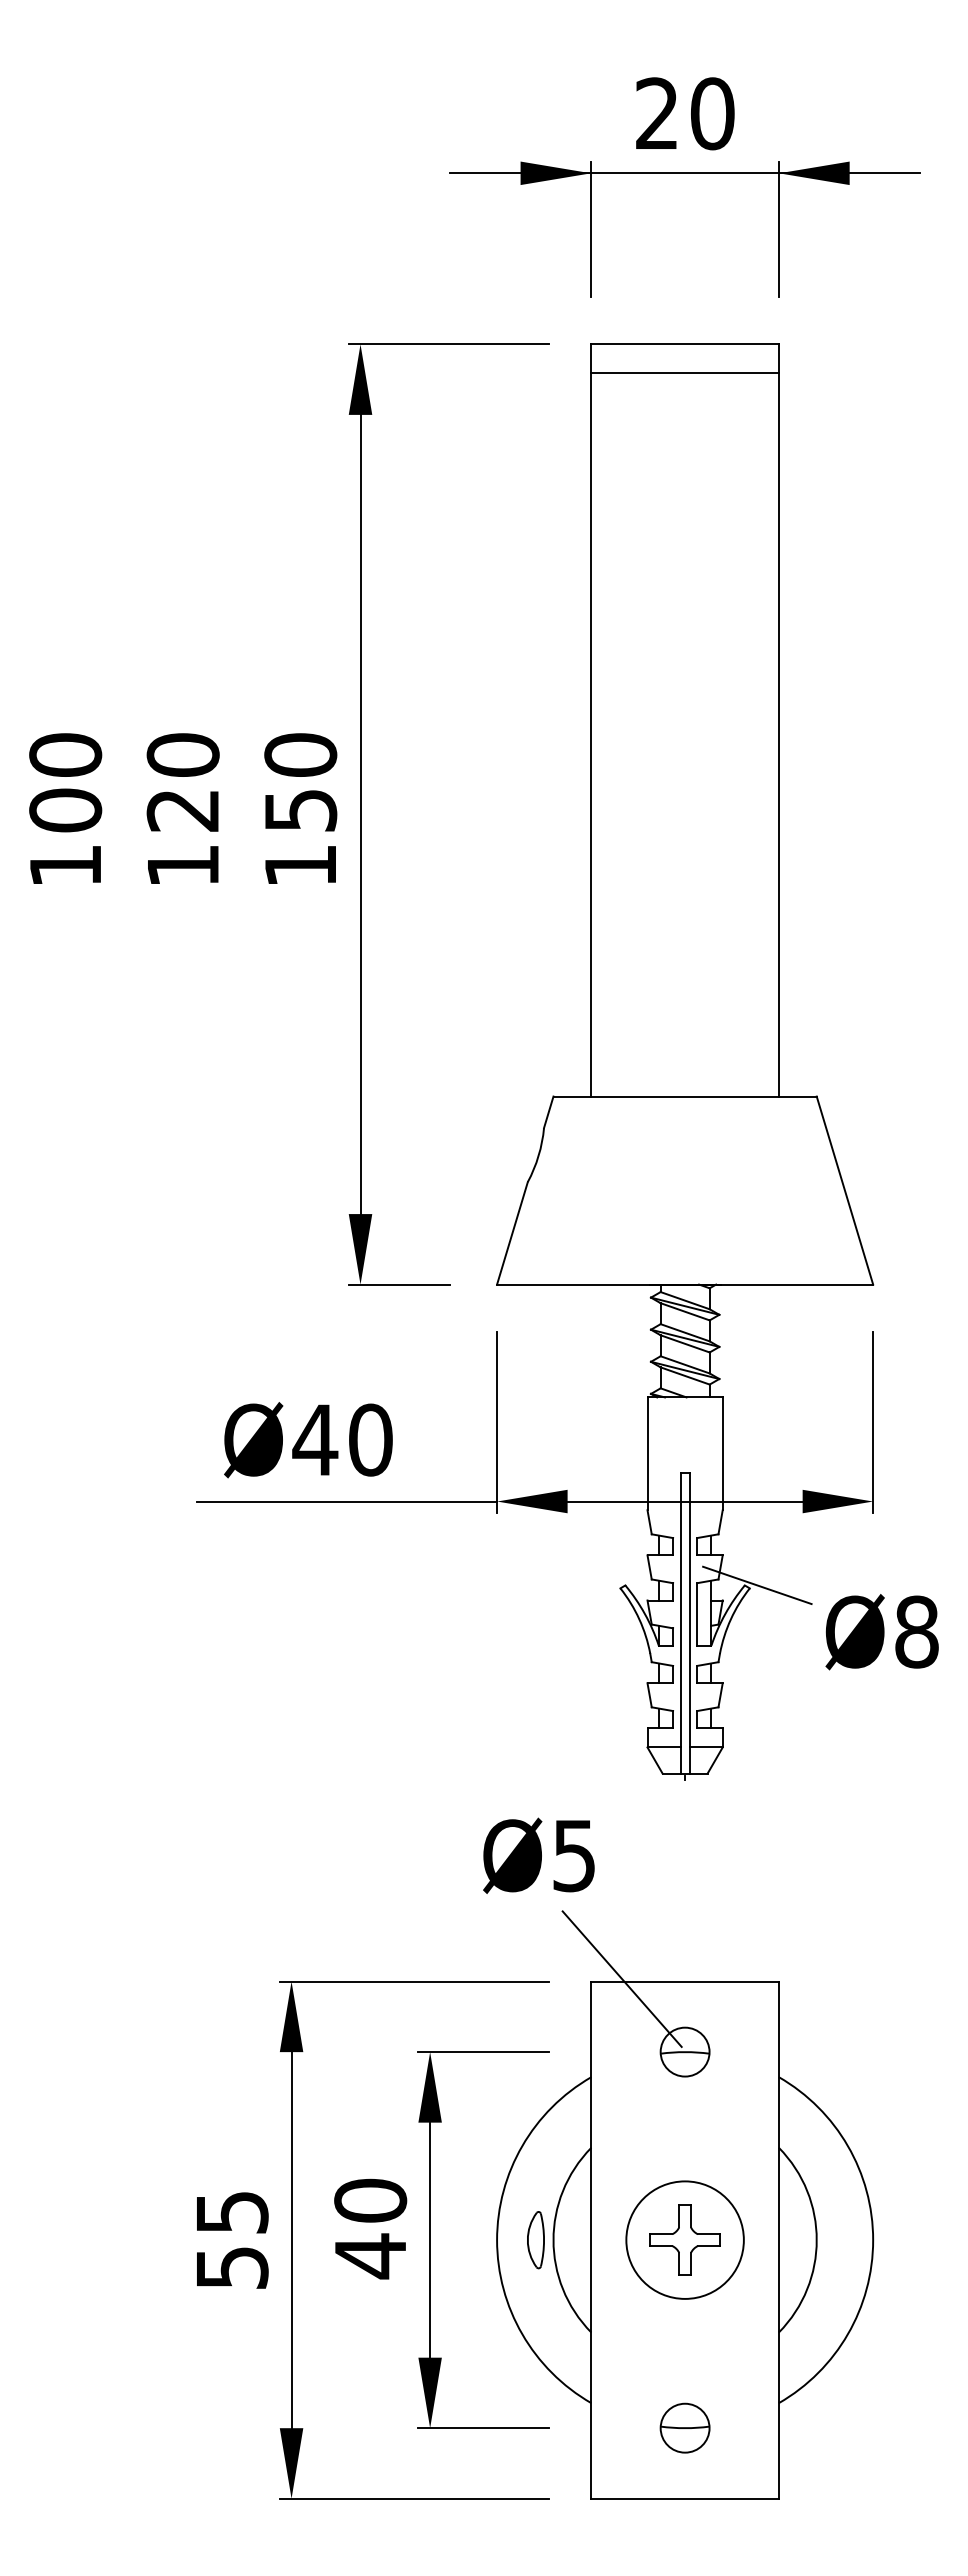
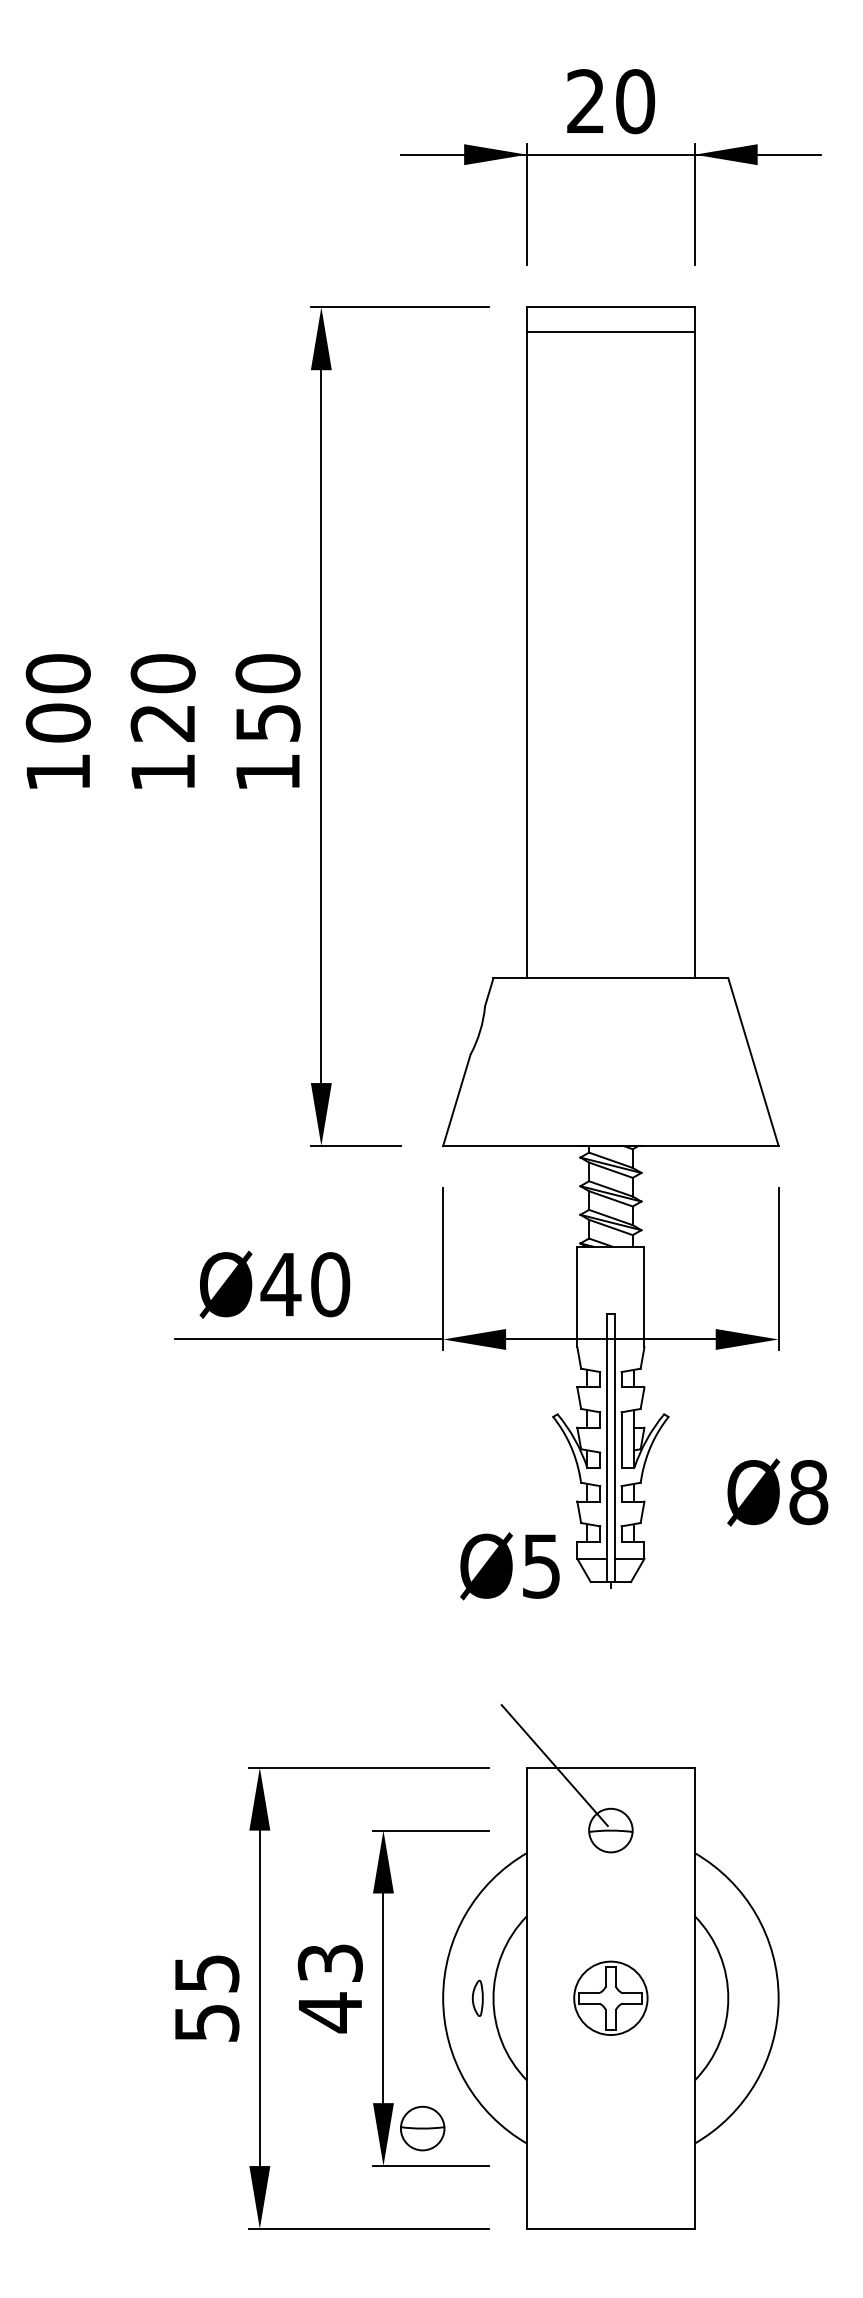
line: (757, 1585) -> (675, 1414), removed
text: (881, 1632) -> (777, 1492), moved
text: (538, 1855) -> (509, 1566), moved
text: (370, 2200) -> (330, 1962), 40 -> 43
circle: (684, 2239) -> (610, 1997), size x0.7
part: (535, 2240) -> (477, 1998), size x0.7
part: (684, 2427) -> (422, 2127), moved

